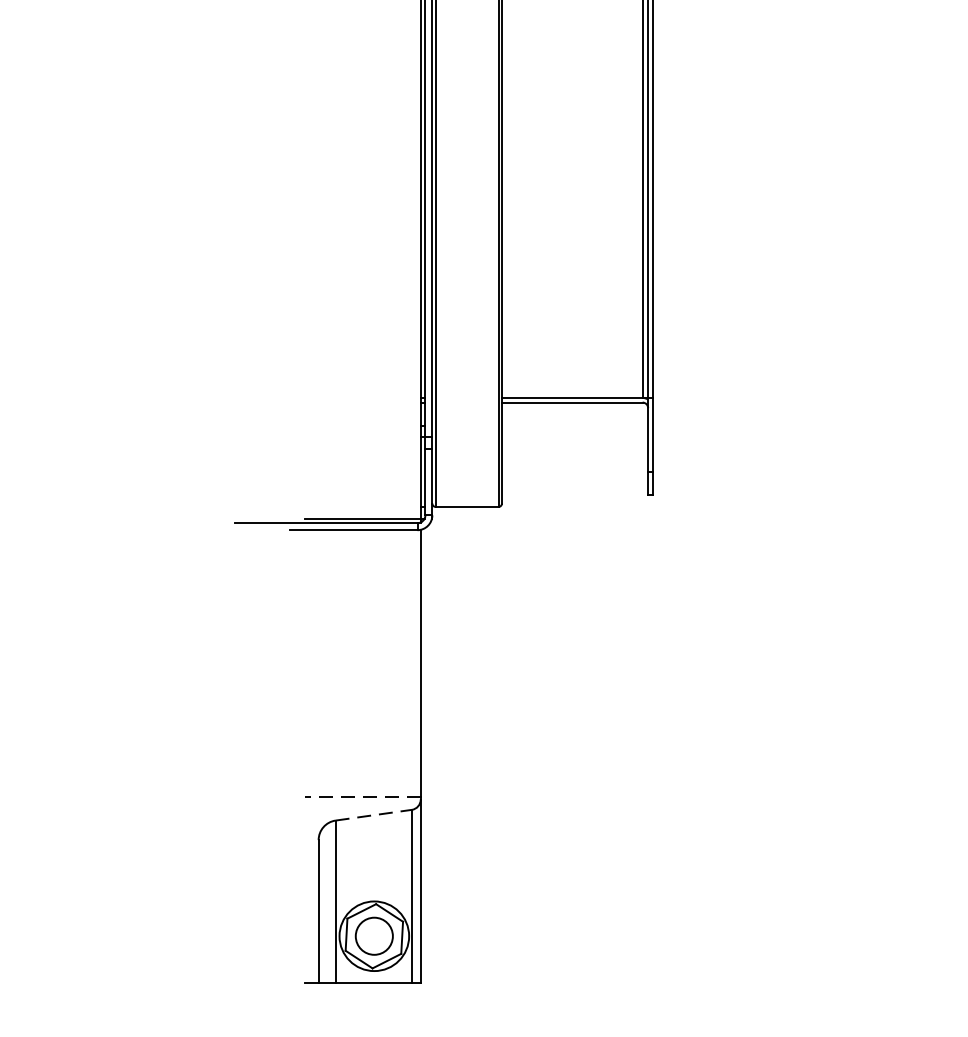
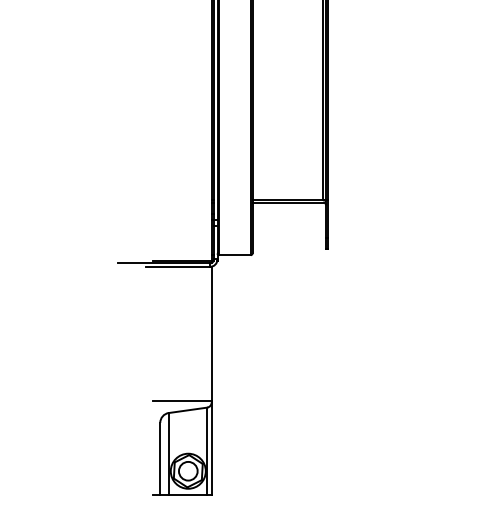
line: (360, 797) -> (181, 401), dashed -> solid
line: (374, 815) -> (188, 410), dashed -> solid

